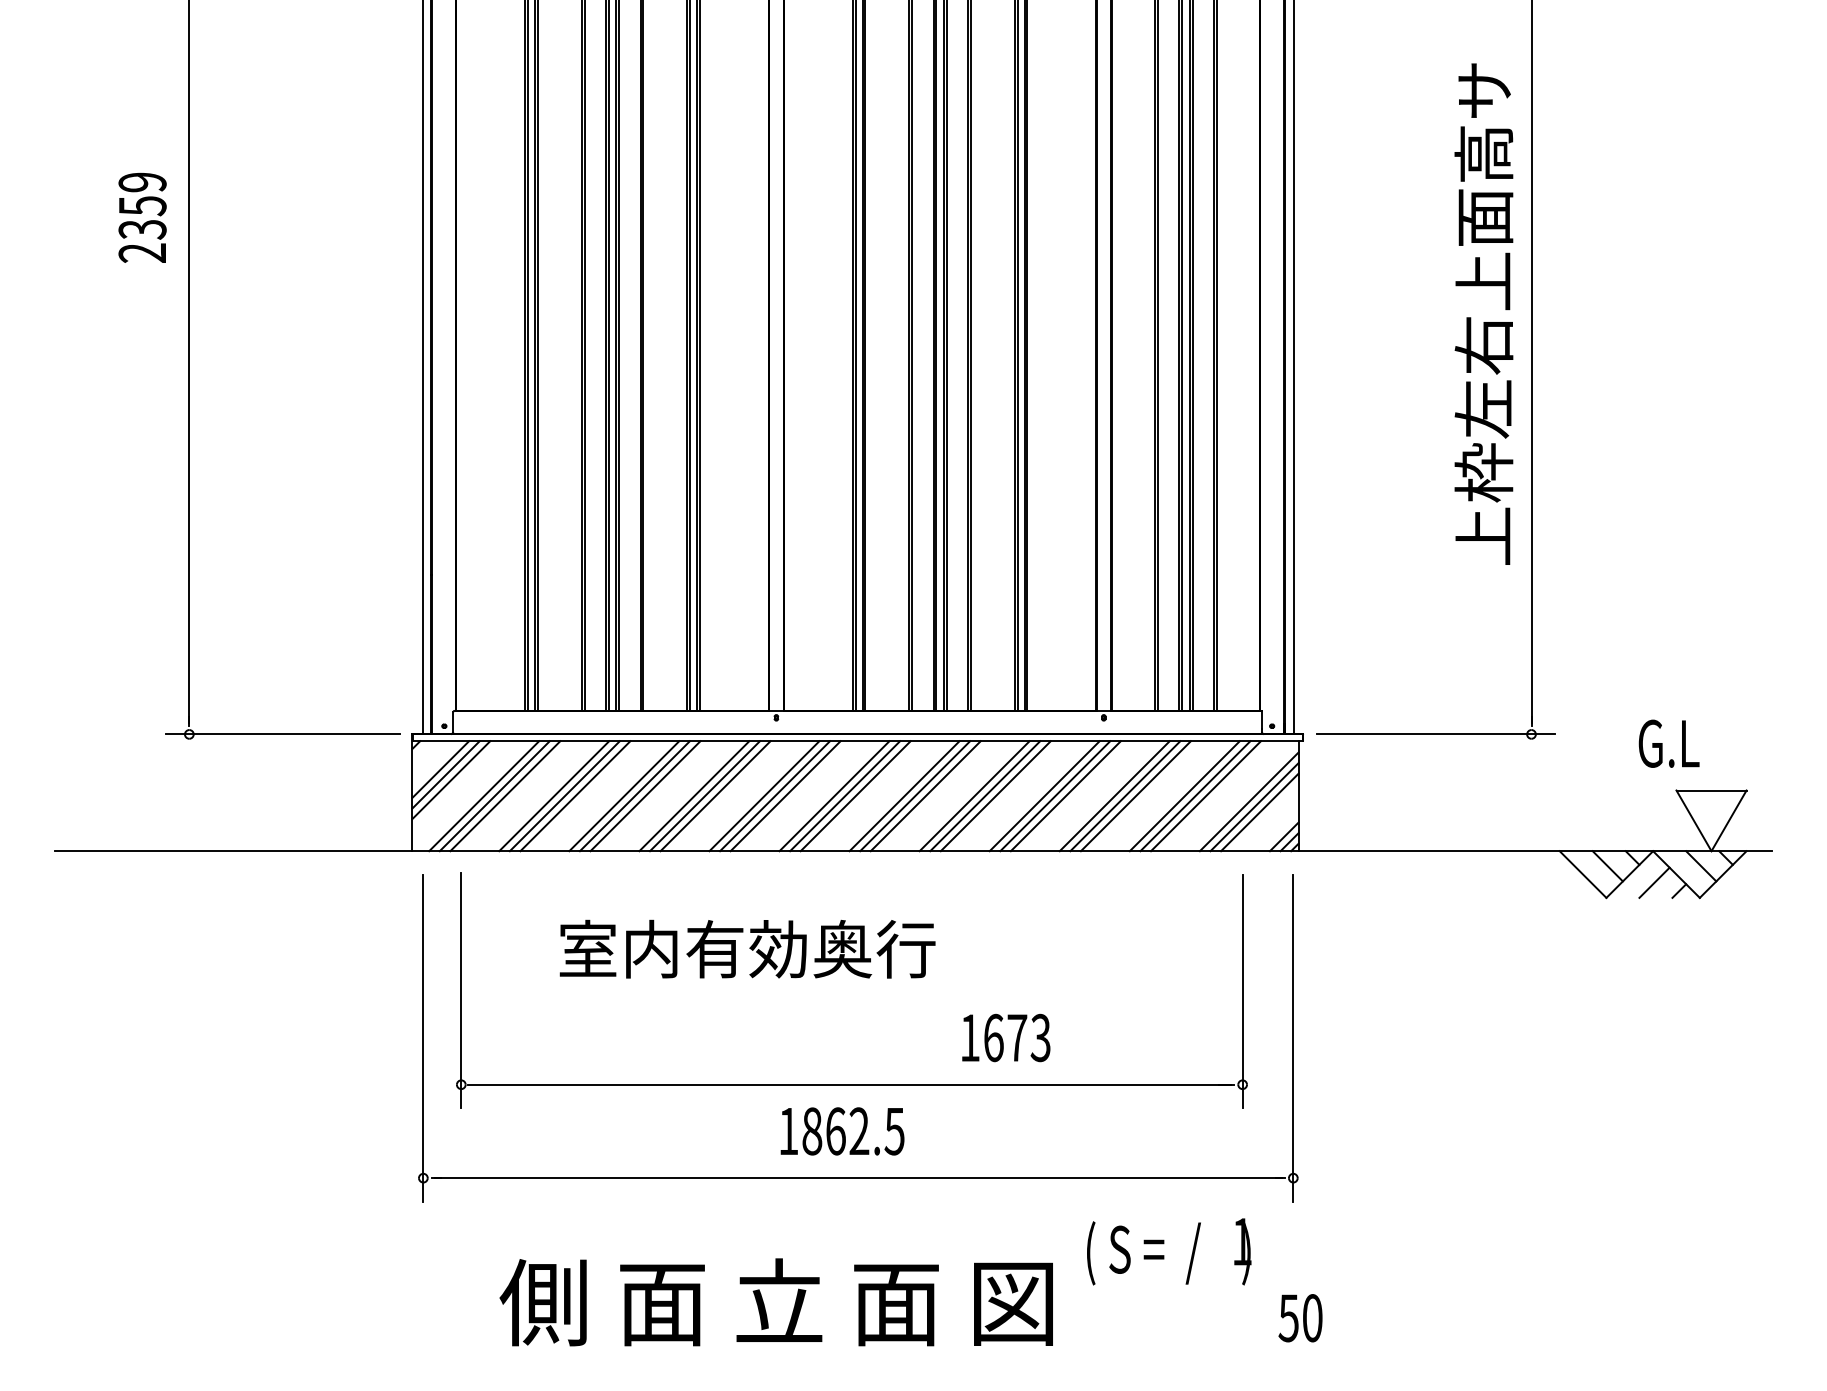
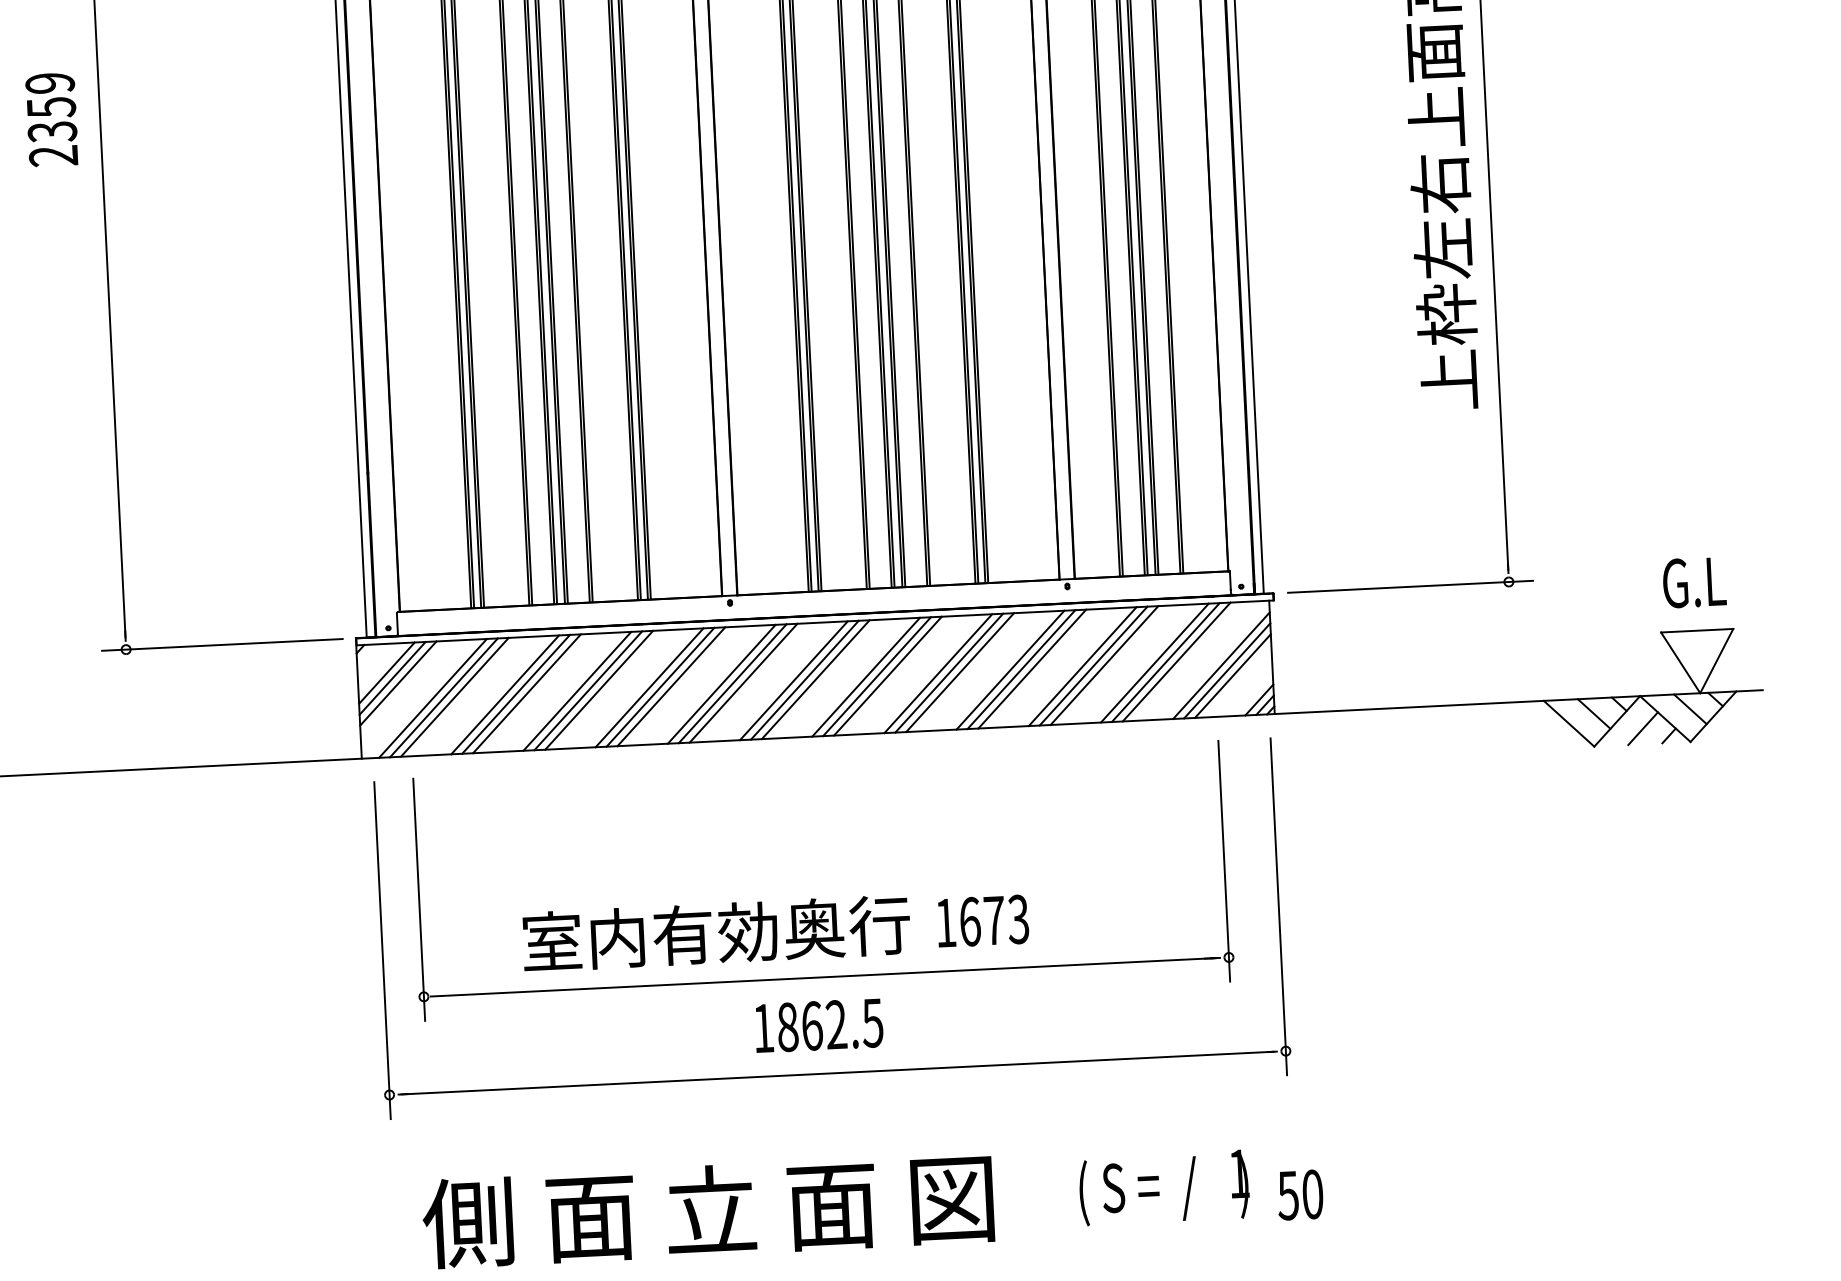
text: (1668, 743) -> (1693, 582), moved
text: (747, 948) -> (716, 932), moved
text: (1169, 1251) -> (1164, 1187), moved
text: (775, 1302) -> (707, 1210), moved

